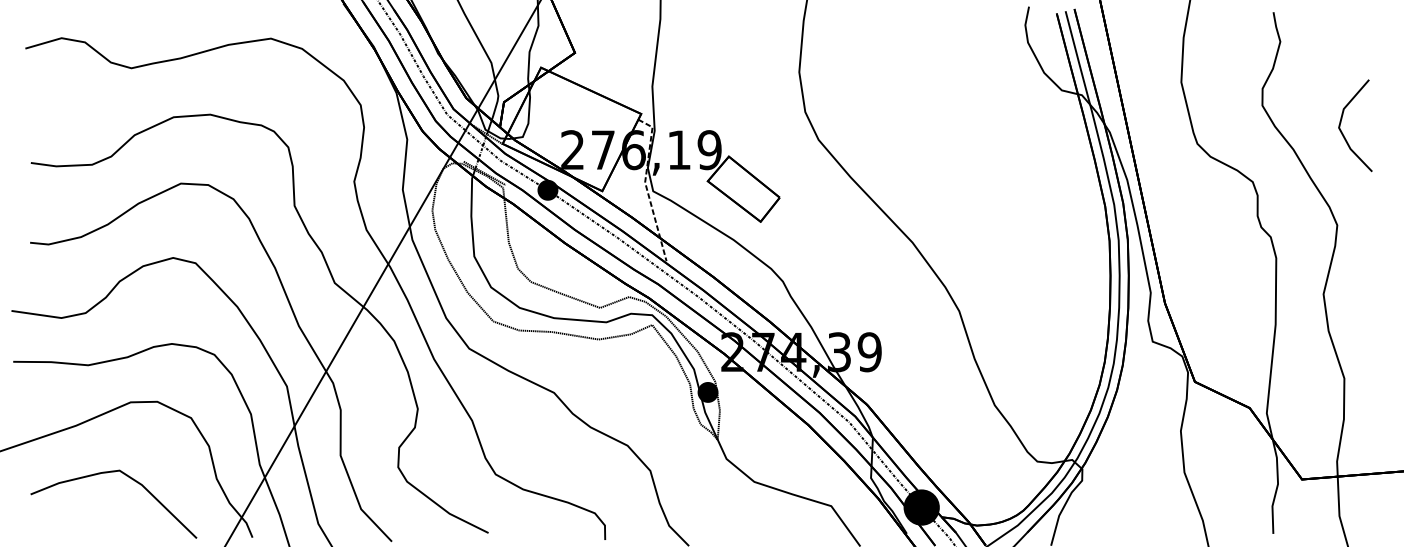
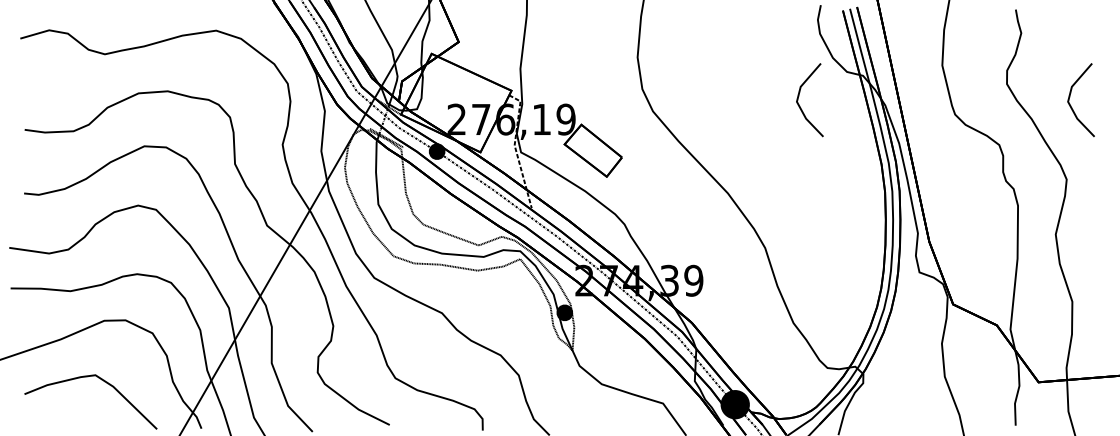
part: (1001, 123) -> (798, 98), added

